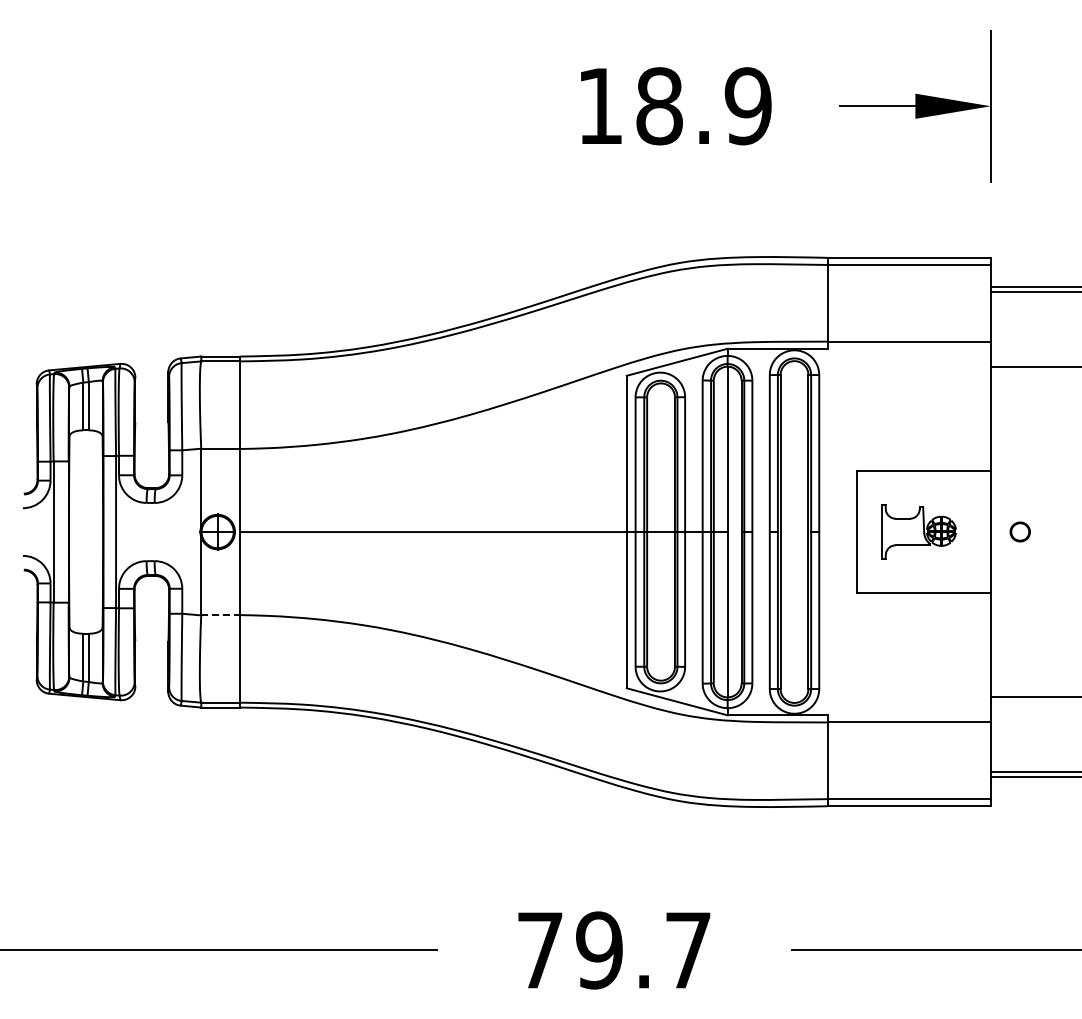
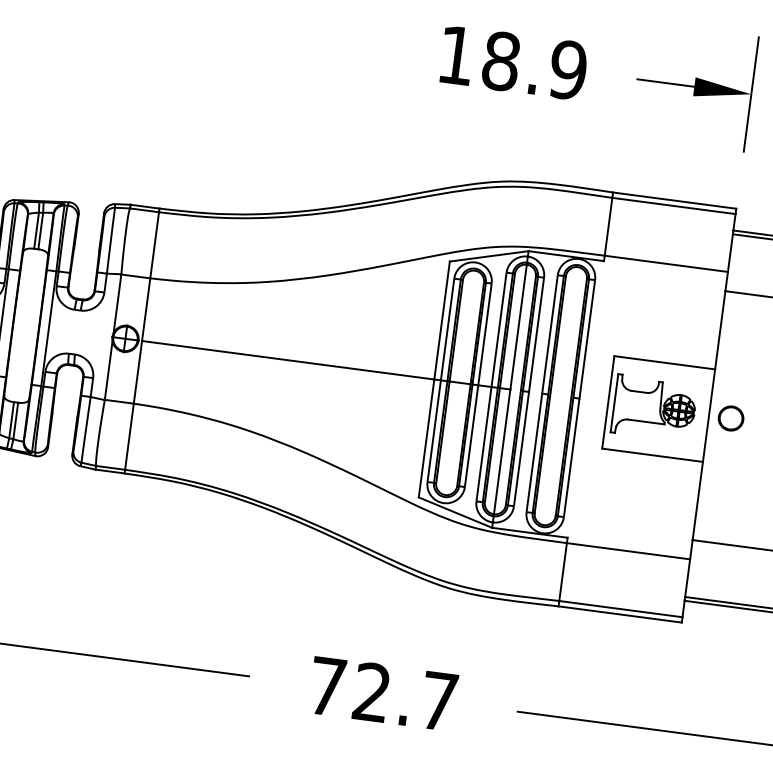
part: (918, 531) -> (654, 408), size x1.43
part: (1020, 531) -> (731, 418), size x1.67
line: (220, 615) -> (119, 402), dashed -> solid
text: (599, 950) -> (372, 692), 79.7 -> 72.7

